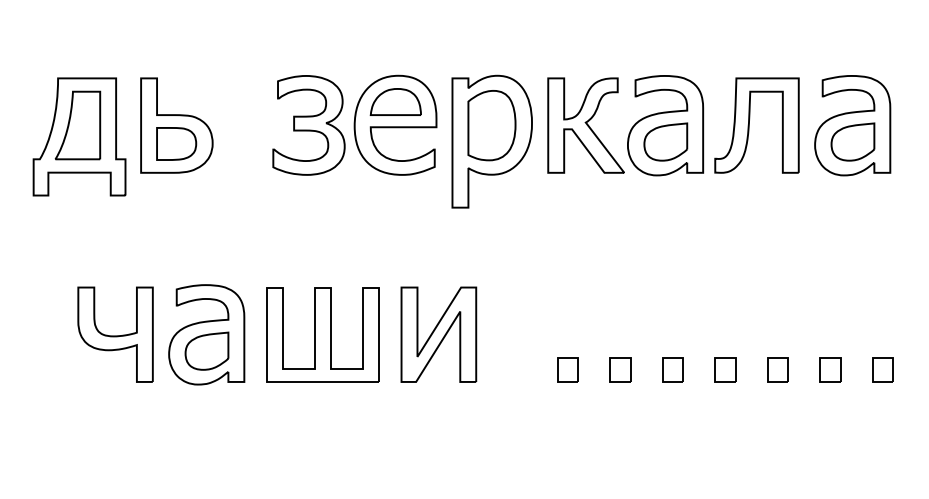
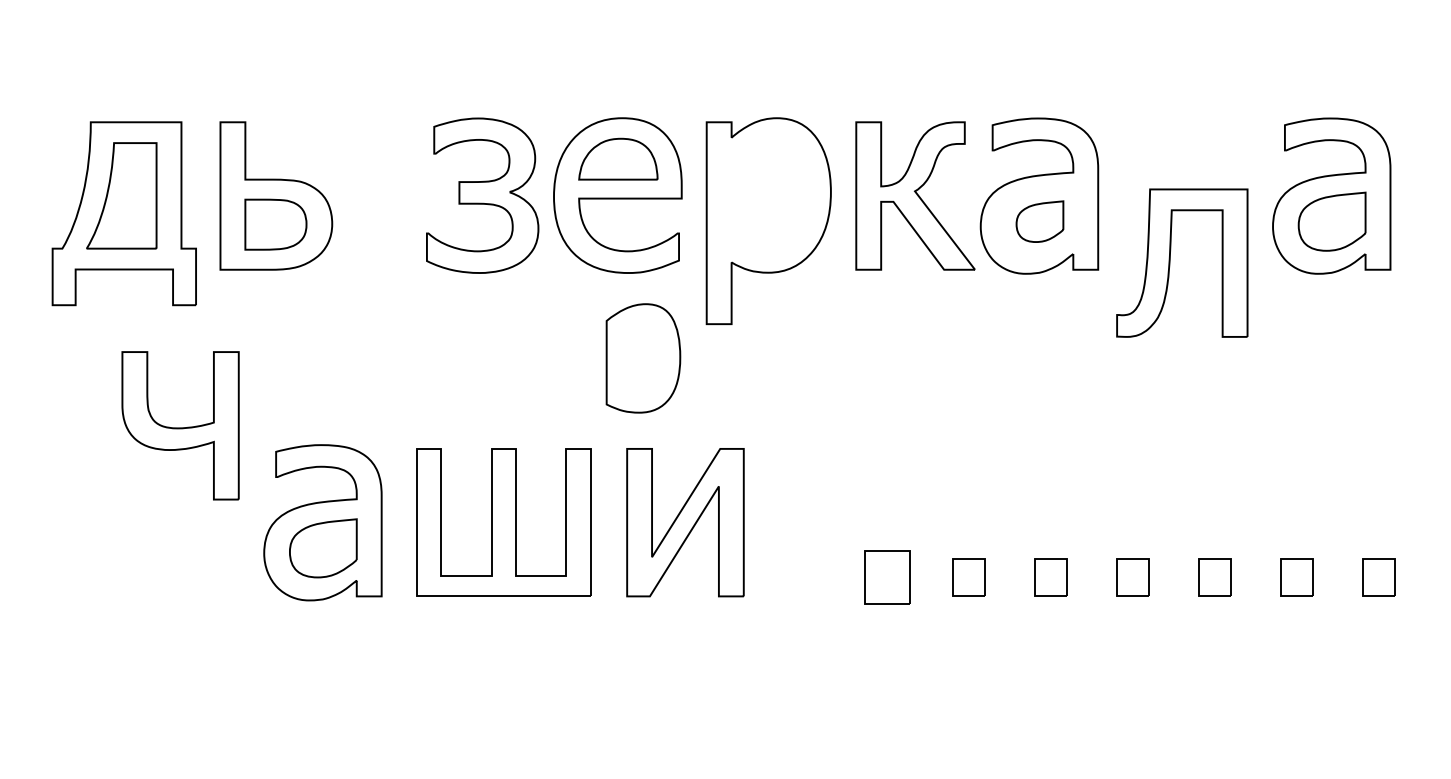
part: (491, 125) -> (642, 358), moved
part: (749, 125) -> (1170, 263), moved
part: (665, 141) -> (1039, 220), size x0.7
part: (115, 334) -> (180, 425), moved
part: (567, 369) -> (886, 576), size x1.4

